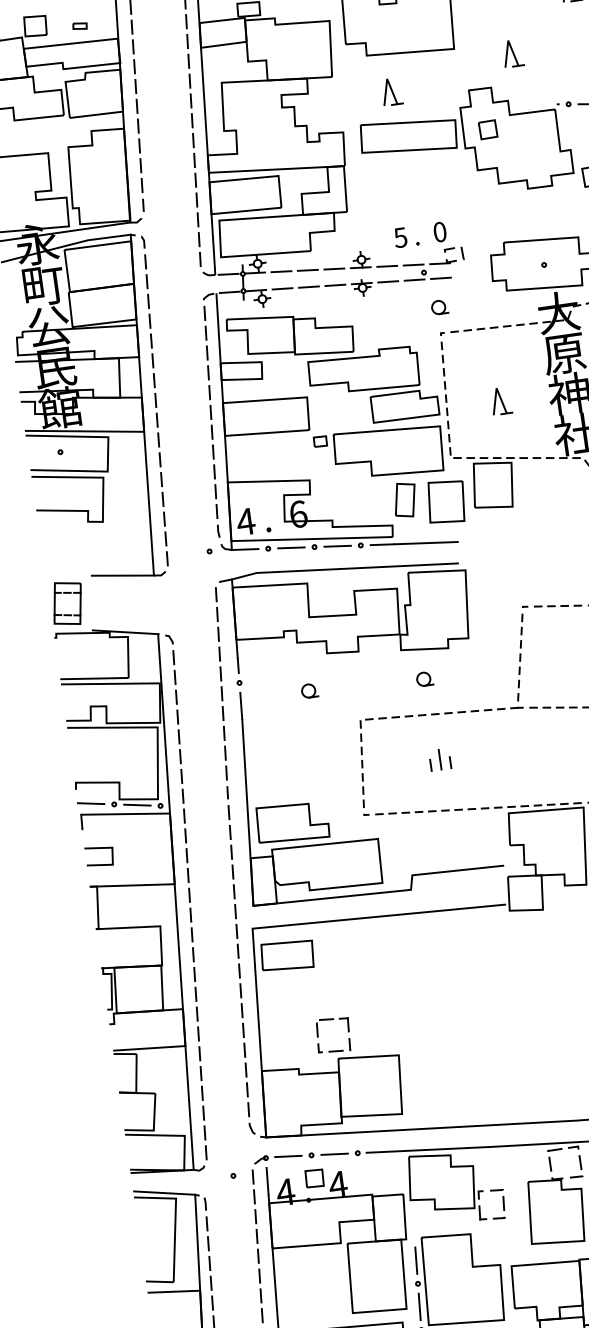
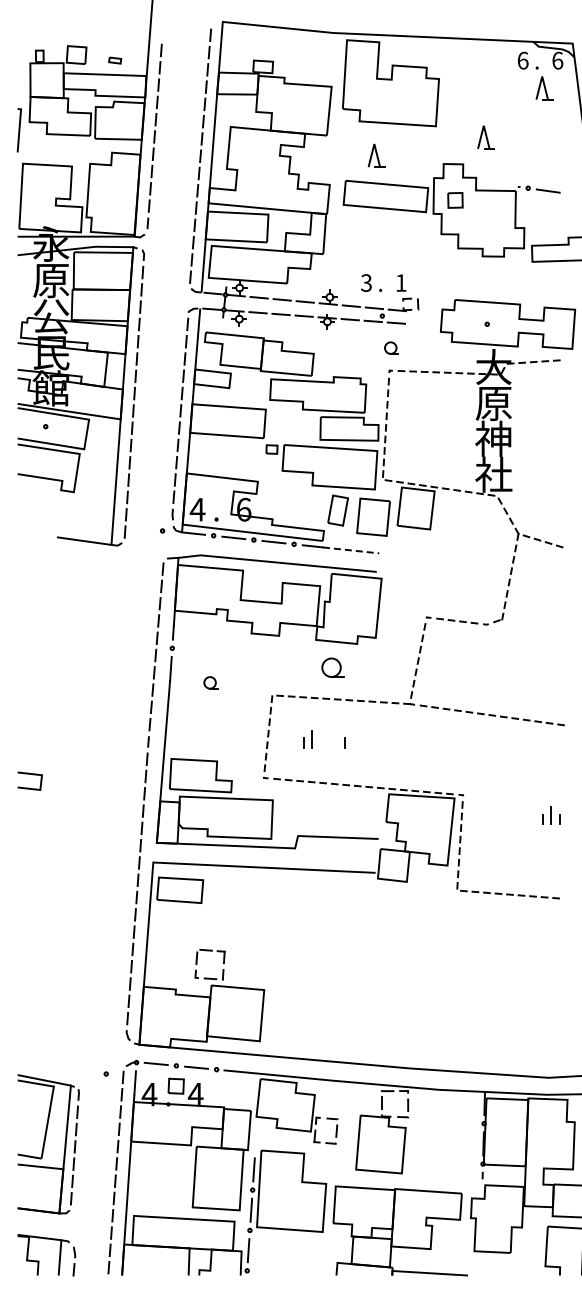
text: (440, 231) -> (401, 282), 0 -> 1
text: (400, 237) -> (366, 282), 5 -> 3
text: (43, 286) -> (51, 281), 町 -> 原
part: (501, 400) -> (433, 436), removed
line: (426, 543) -> (351, 550), solid -> dashed
part: (424, 678) -> (332, 667), size x1.6
part: (309, 690) -> (210, 682), moved
part: (434, 760) -> (307, 739), moved
part: (146, 883) -> (67, 810), removed

